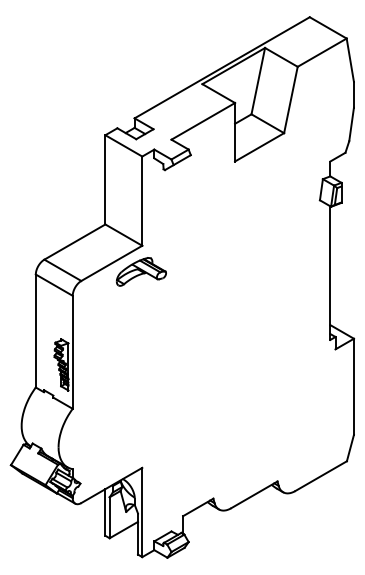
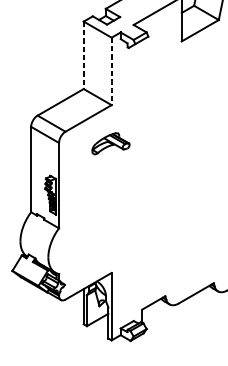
line: (105, 179) -> (83, 55), solid -> dashed
line: (142, 201) -> (111, 71), solid -> dashed
part: (141, 271) -> (111, 143), moved

